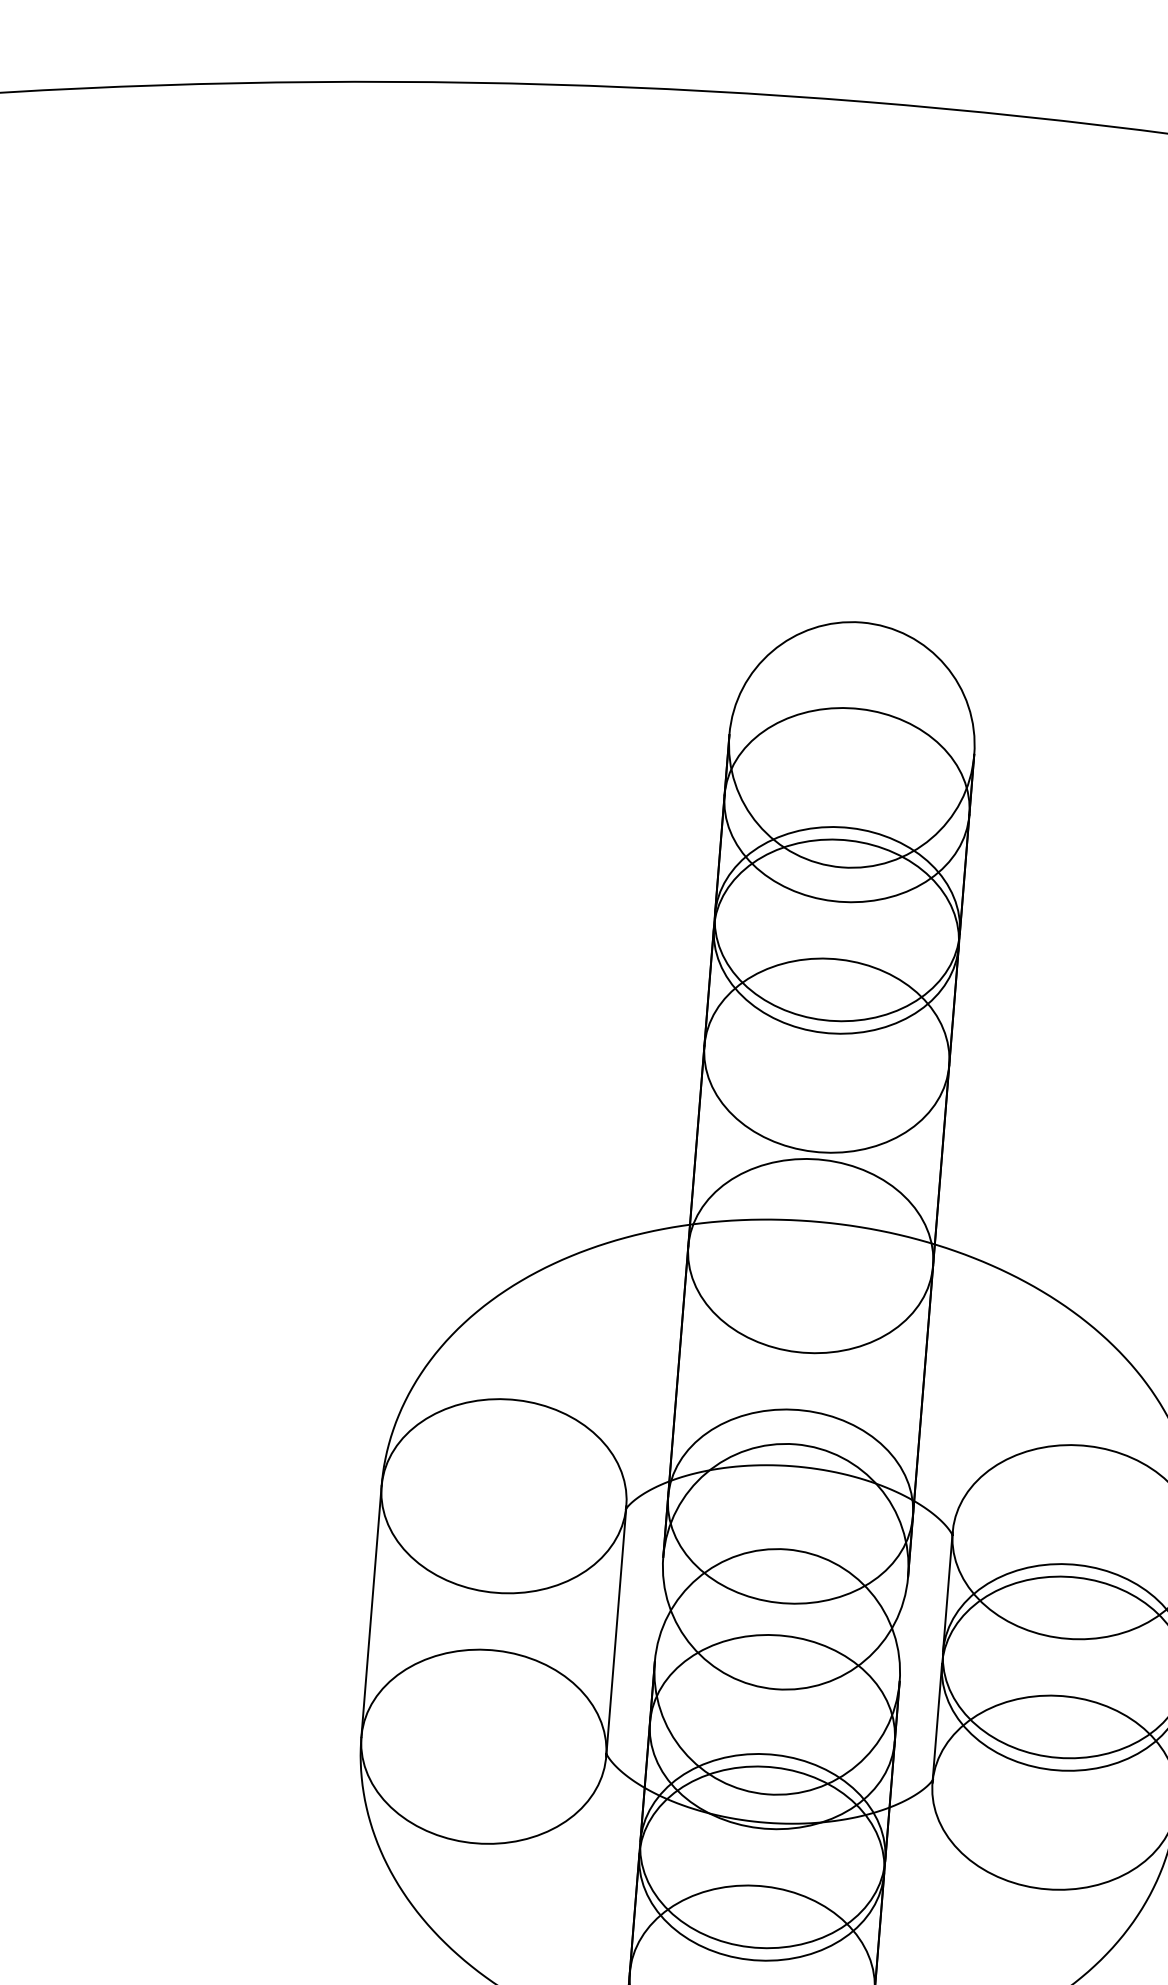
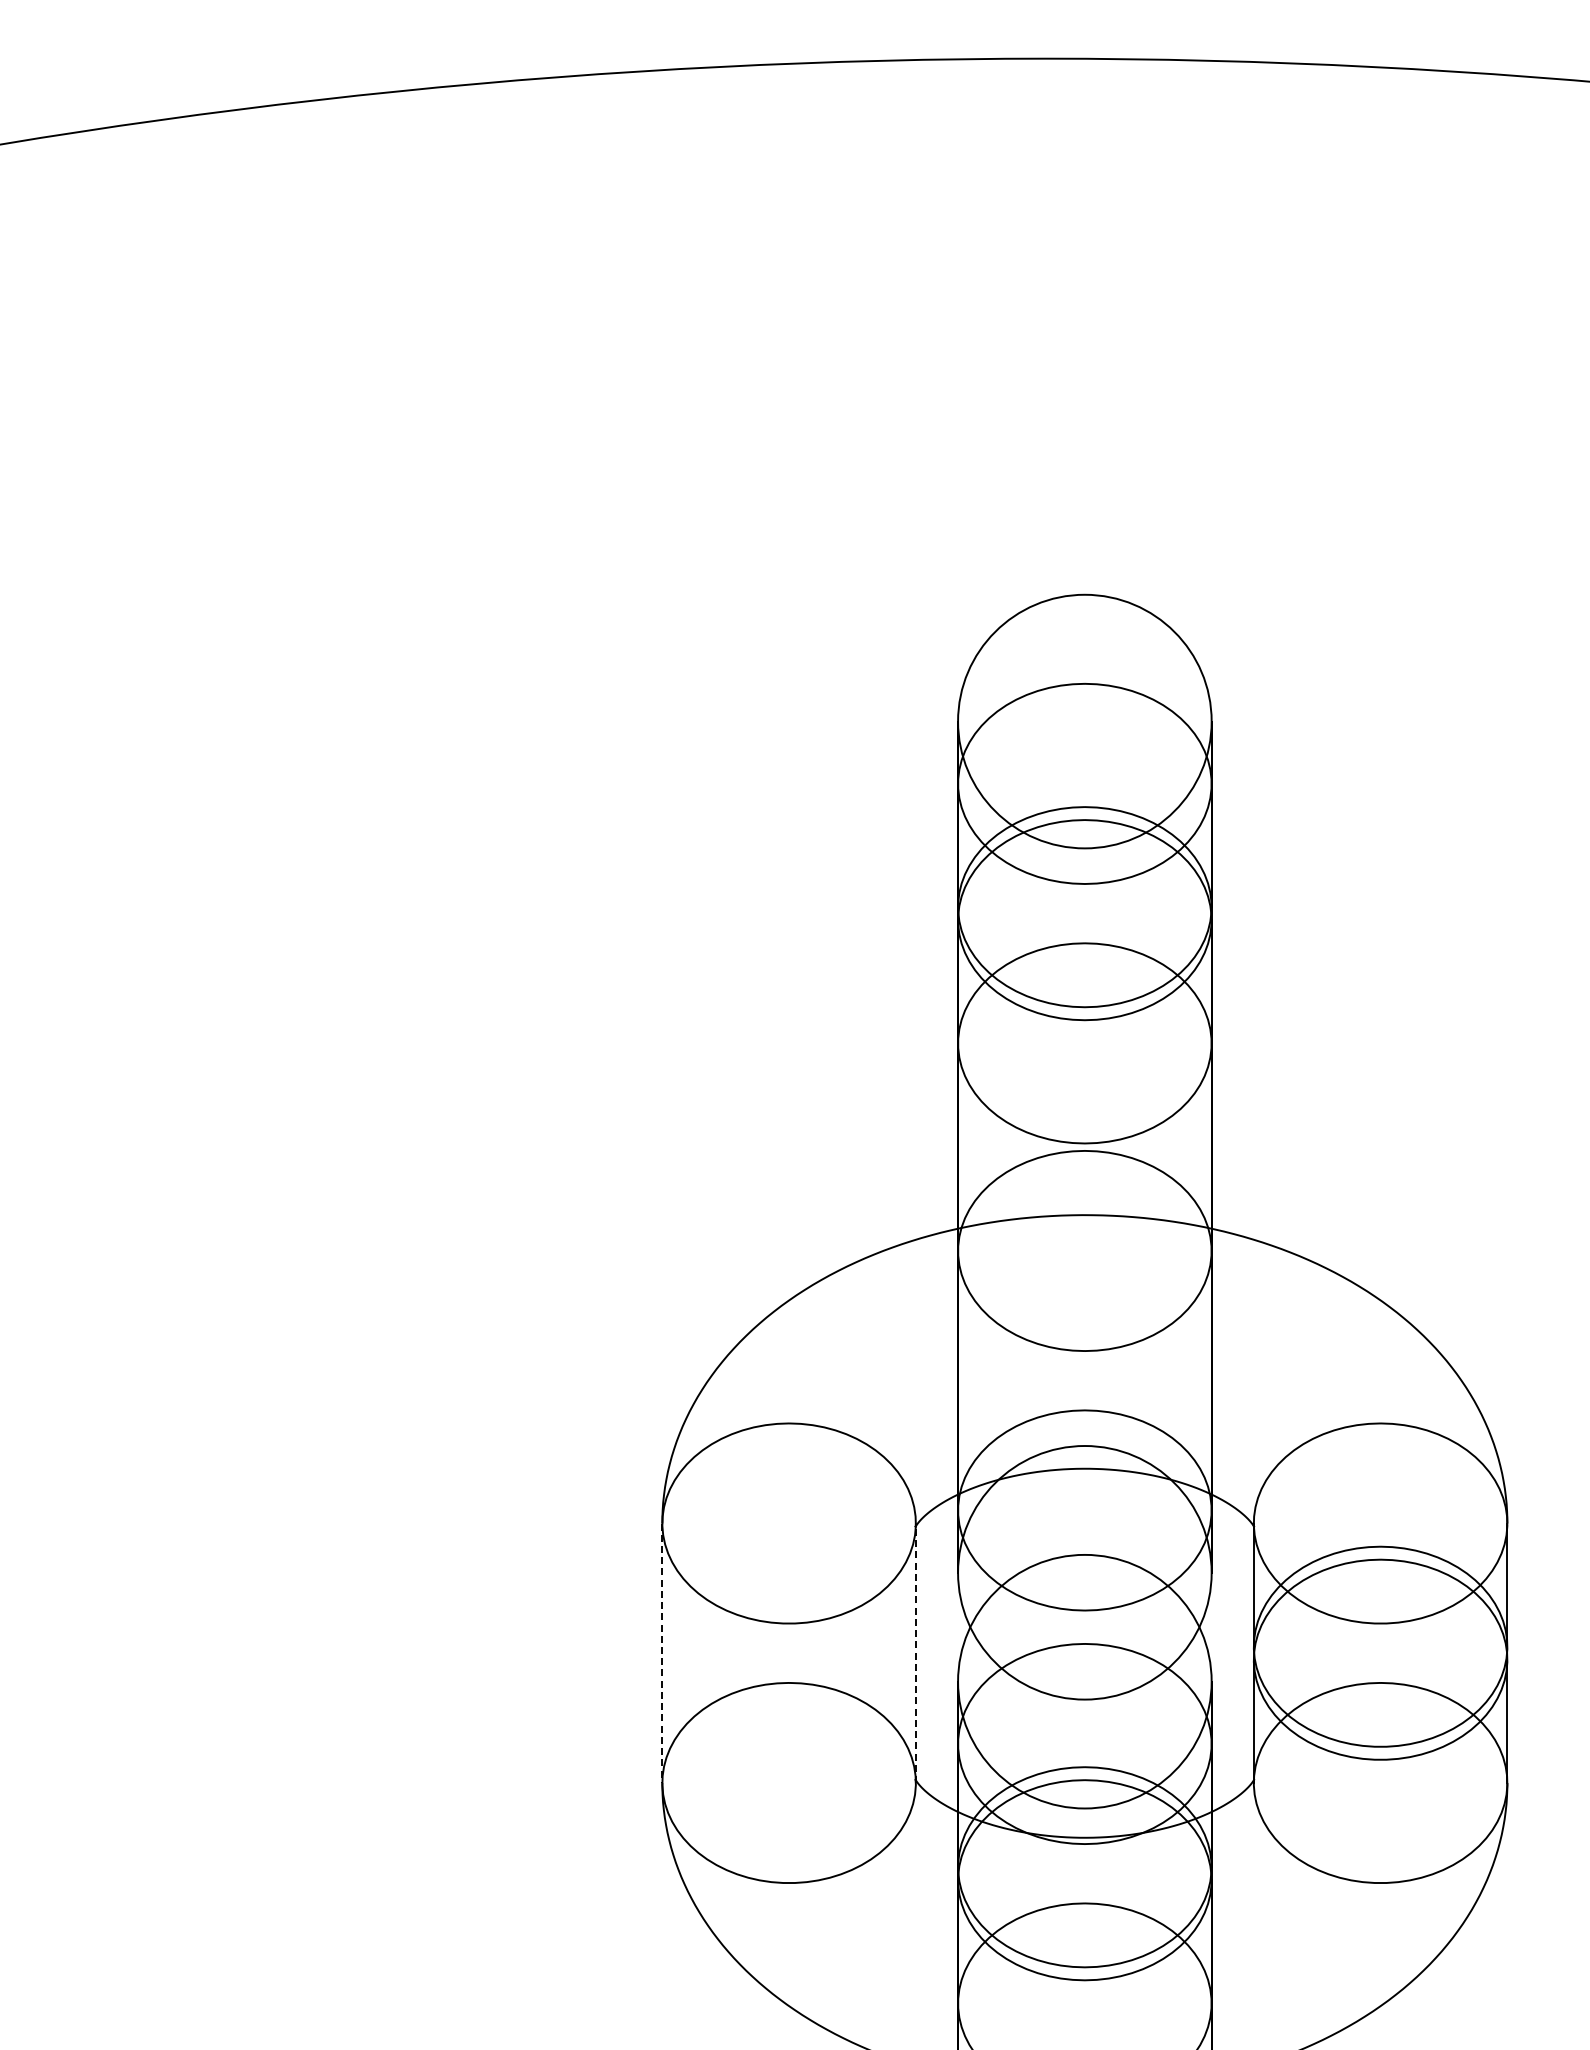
line: (371, 1611) -> (662, 1653), solid -> dashed
line: (615, 1631) -> (915, 1653), solid -> dashed

